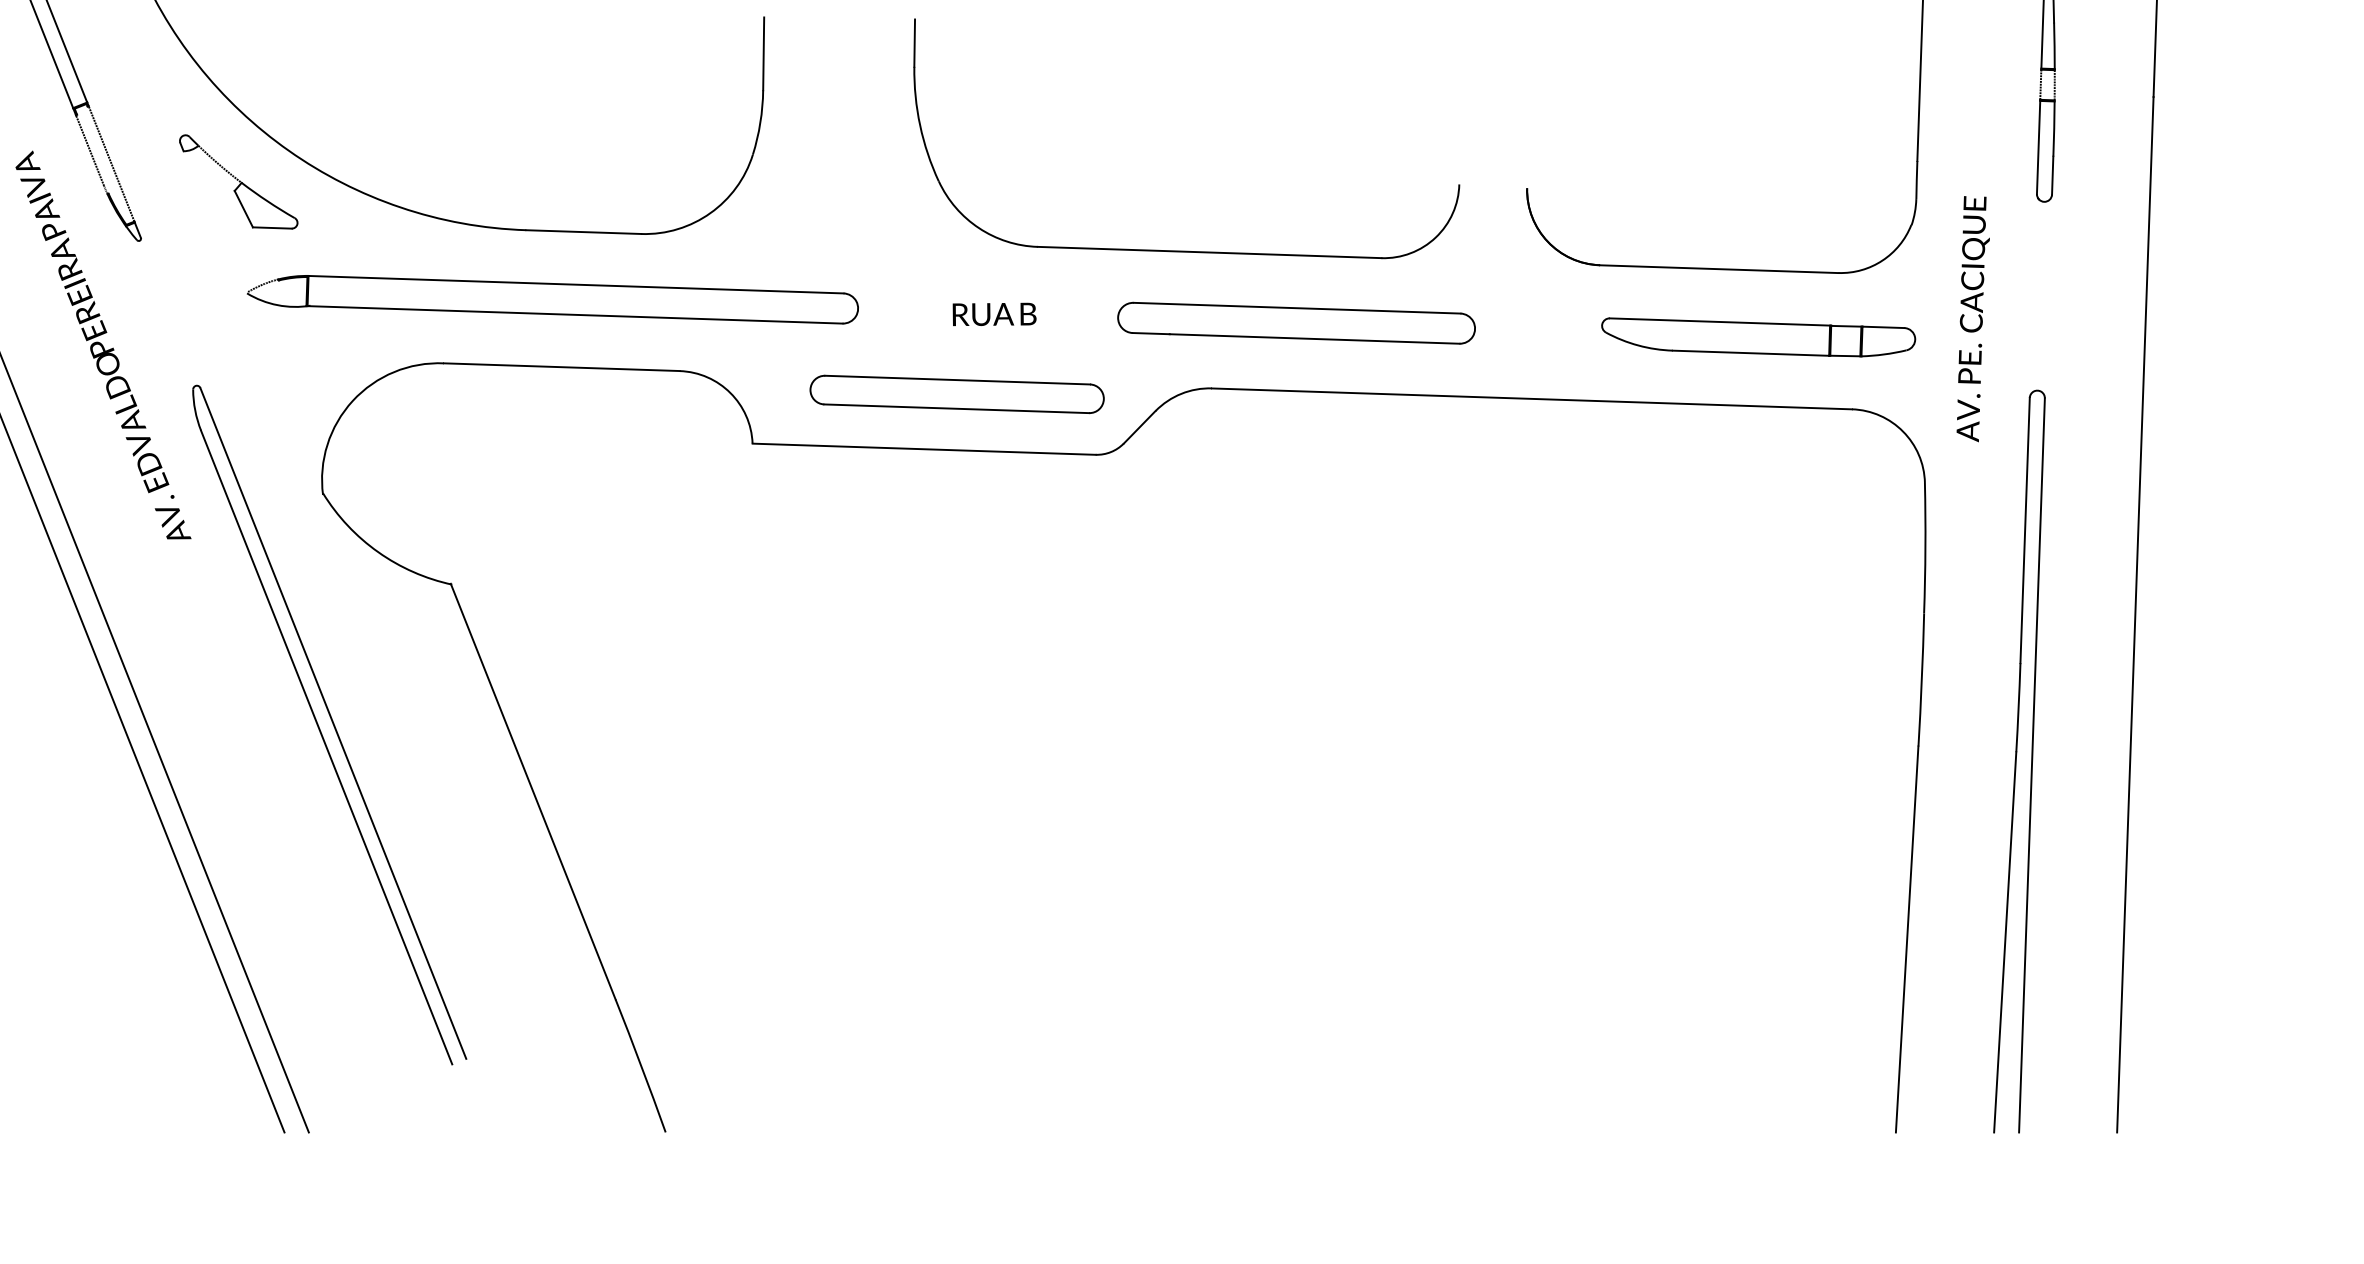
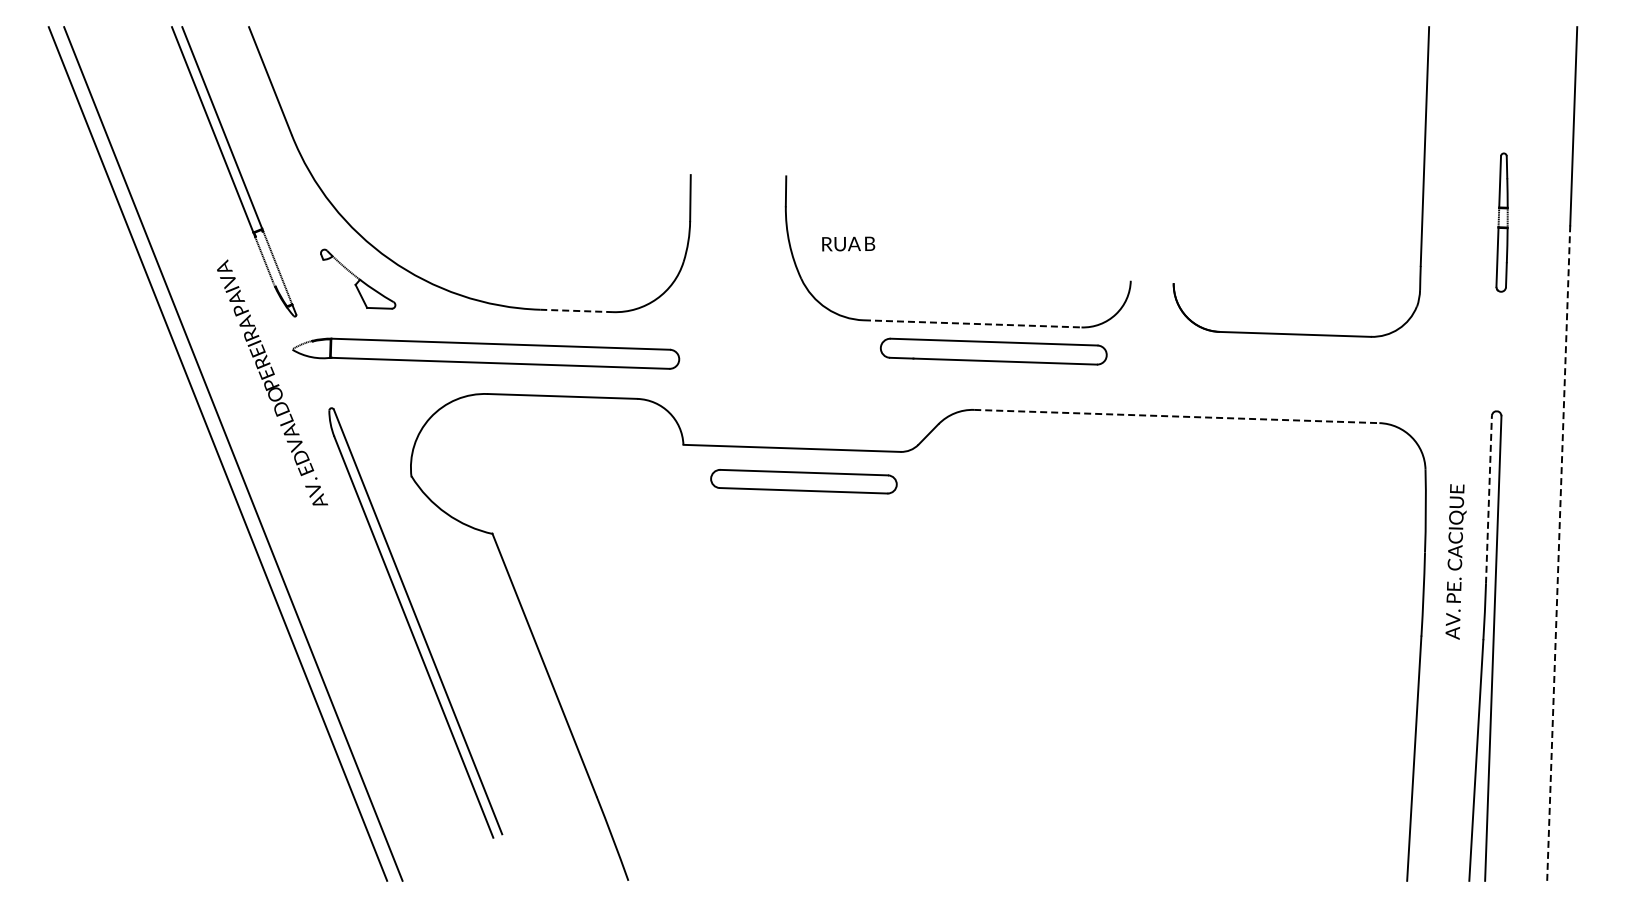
line: (585, 231) -> (577, 310), solid -> dashed
line: (1209, 251) -> (972, 323), solid -> dashed
part: (553, 299) -> (486, 353), moved
text: (994, 313) -> (848, 243), moved
text: (1972, 318) -> (1455, 561), moved
part: (1296, 323) -> (993, 351), moved
part: (1759, 337) -> (1320, 377), removed
part: (956, 394) -> (803, 481), moved
line: (1531, 398) -> (1176, 416), solid -> dashed
line: (2024, 529) -> (1488, 499), solid -> dashed
line: (2134, 615) -> (1558, 553), solid -> dashed

